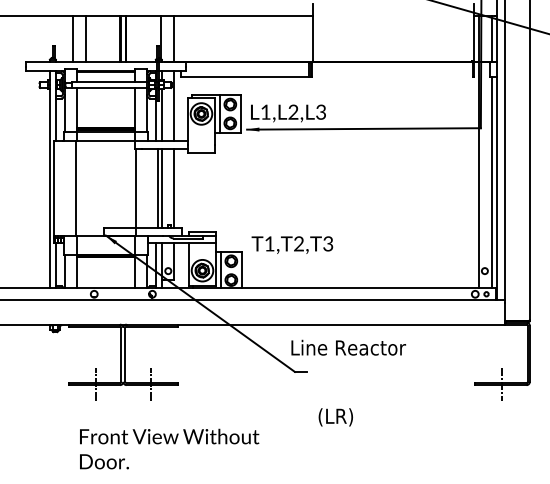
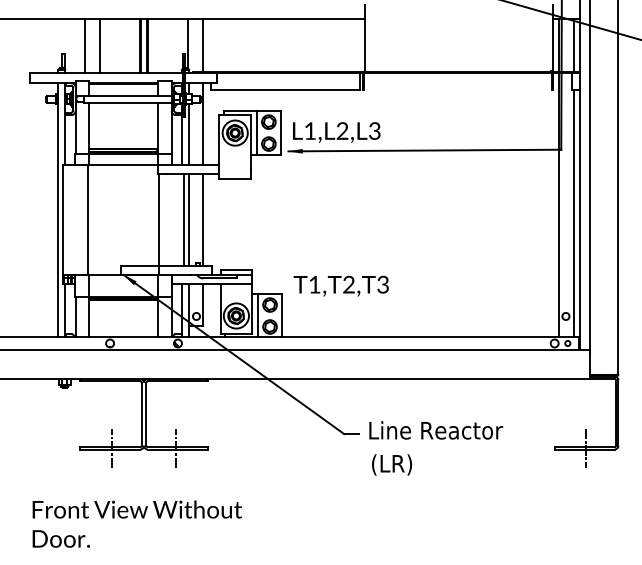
text: (348, 347) -> (435, 430), moved
text: (335, 417) -> (391, 465), moved
text: (169, 448) -> (137, 523), moved

